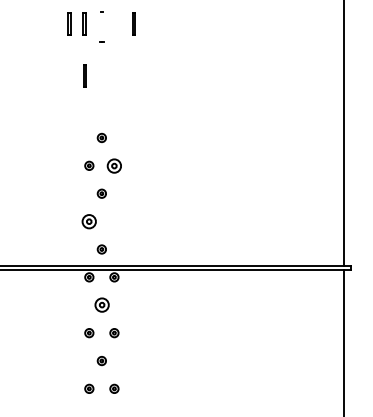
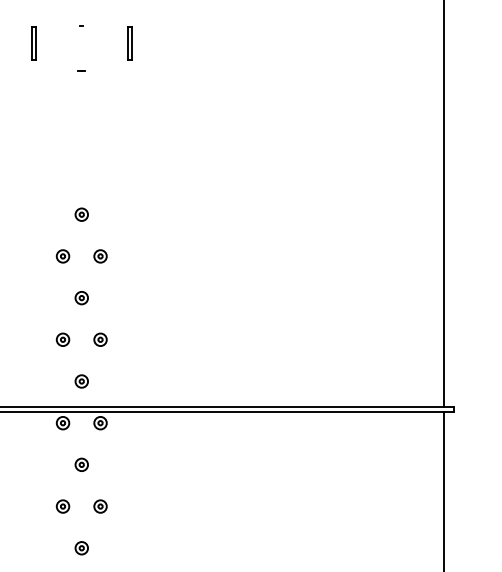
line: (83, 23) -> (54, 43), removed
line: (84, 75) -> (55, 121), removed
part: (114, 165) -> (100, 255), size x0.62
part: (89, 221) -> (63, 339), size x0.62
part: (114, 221) -> (100, 339), added
part: (101, 305) -> (81, 465), size x0.62

